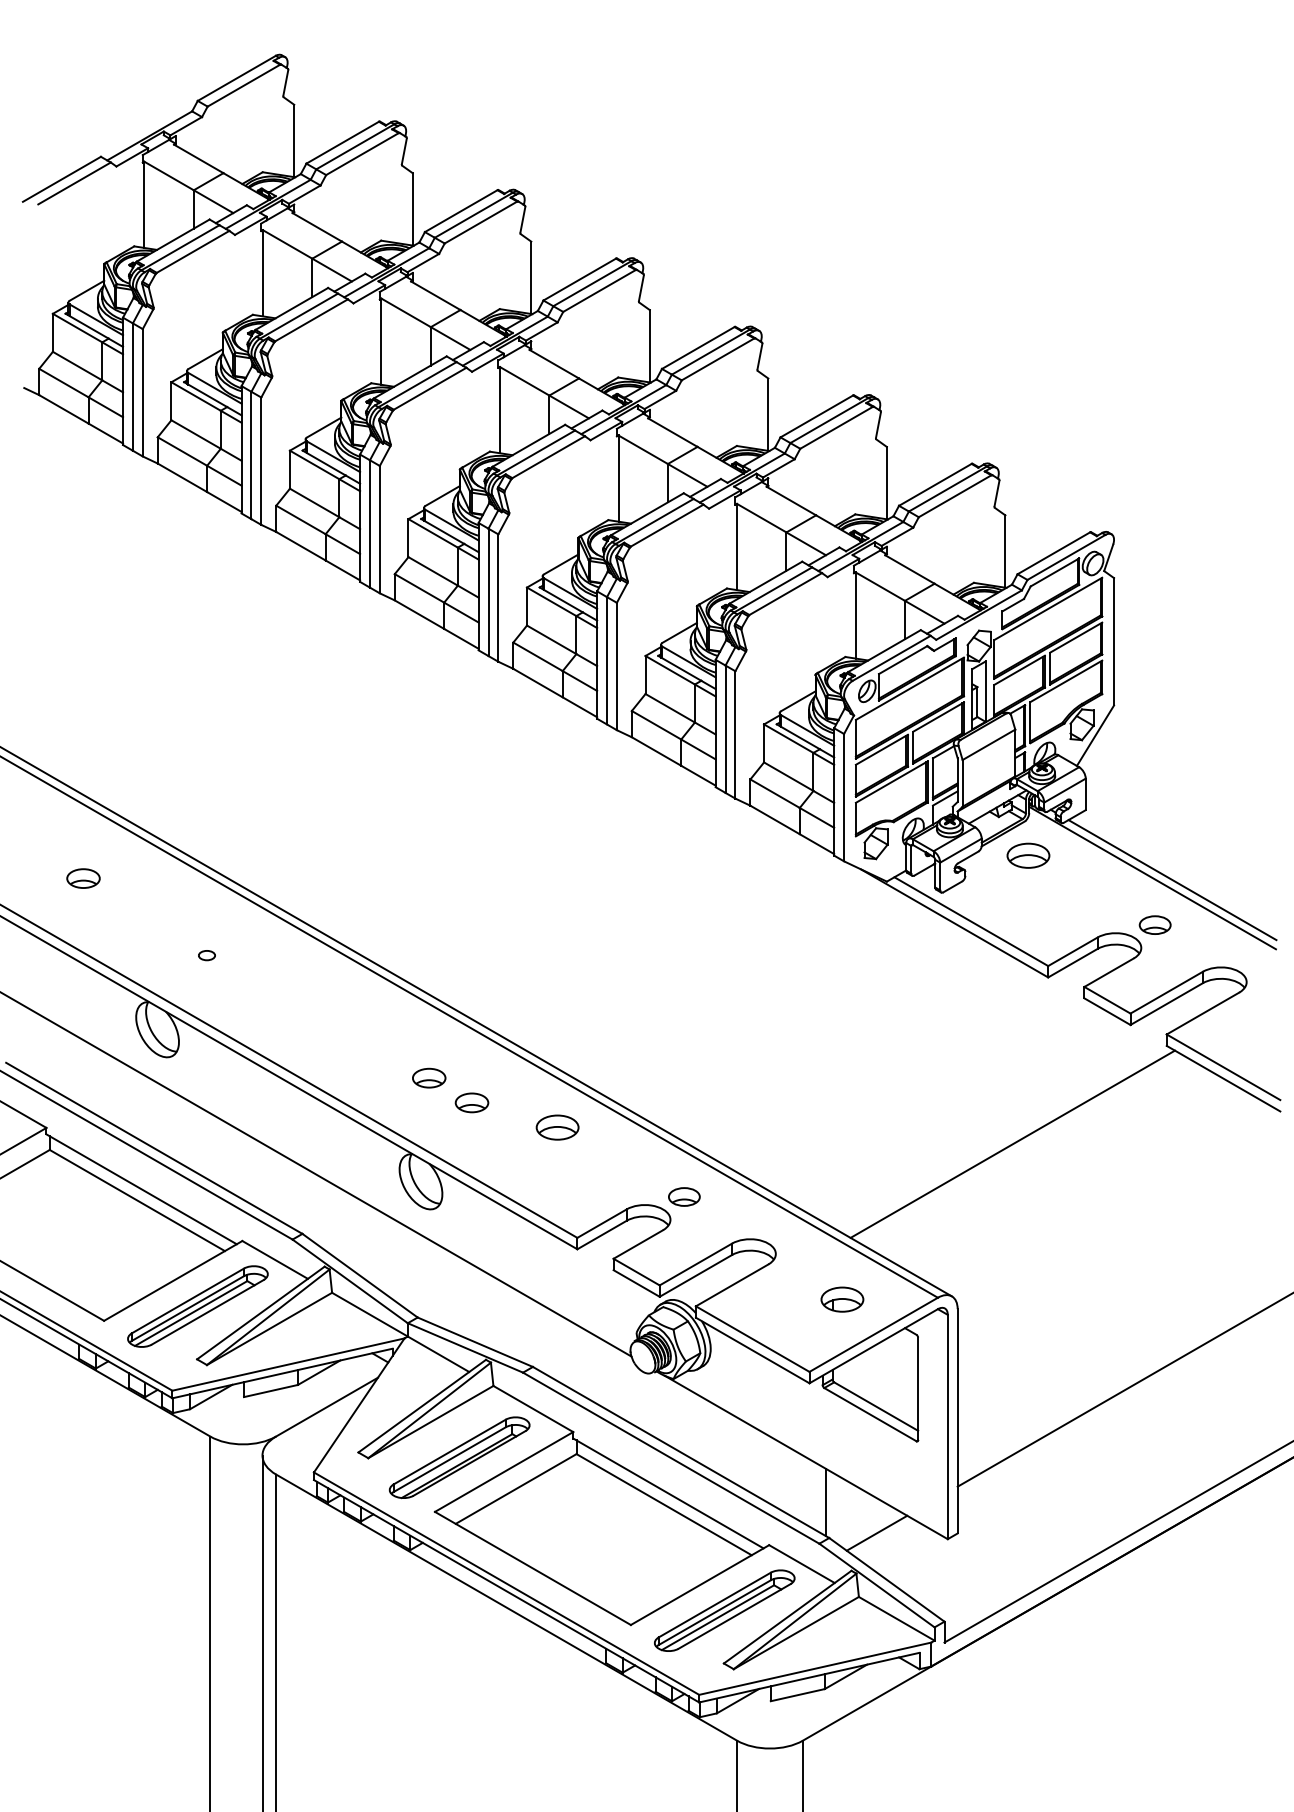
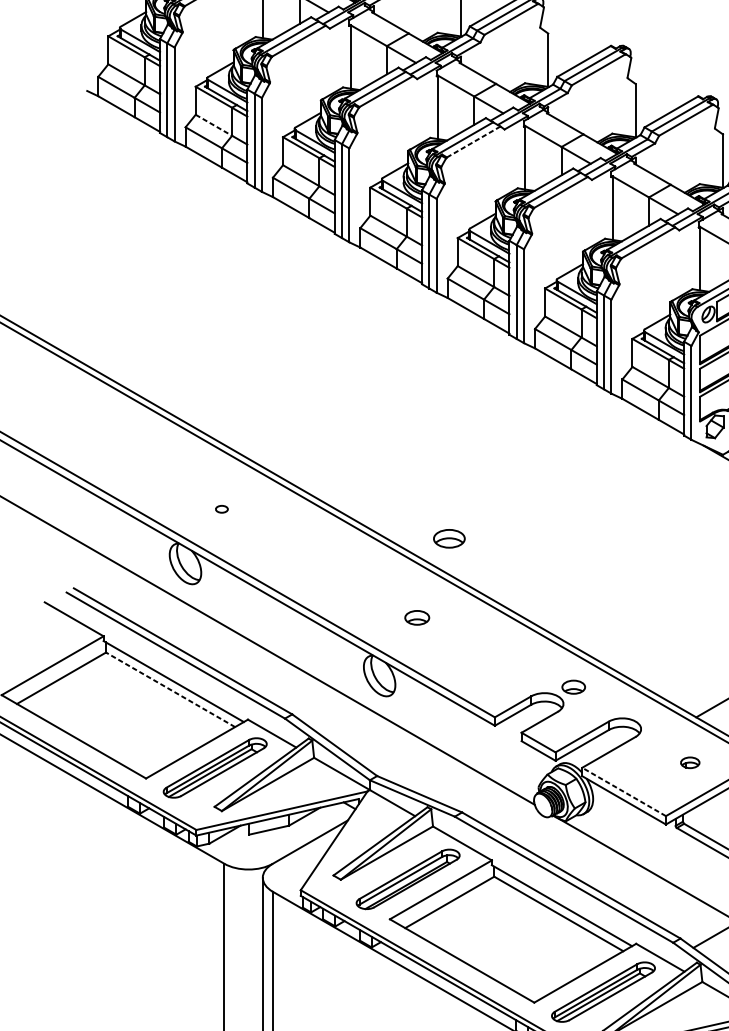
line: (196, 434) -> (214, 125), solid -> dashed
line: (548, 457) -> (473, 142), solid -> dashed
part: (83, 878) -> (130, 452), removed
part: (429, 1077) -> (385, 599), removed
part: (557, 1127) -> (449, 538), moved
line: (136, 1200) -> (169, 689), solid -> dashed
part: (842, 1299) -> (690, 762), size x0.6
line: (752, 1339) -> (623, 792), solid -> dashed
line: (825, 1502) -> (677, 912), removed

